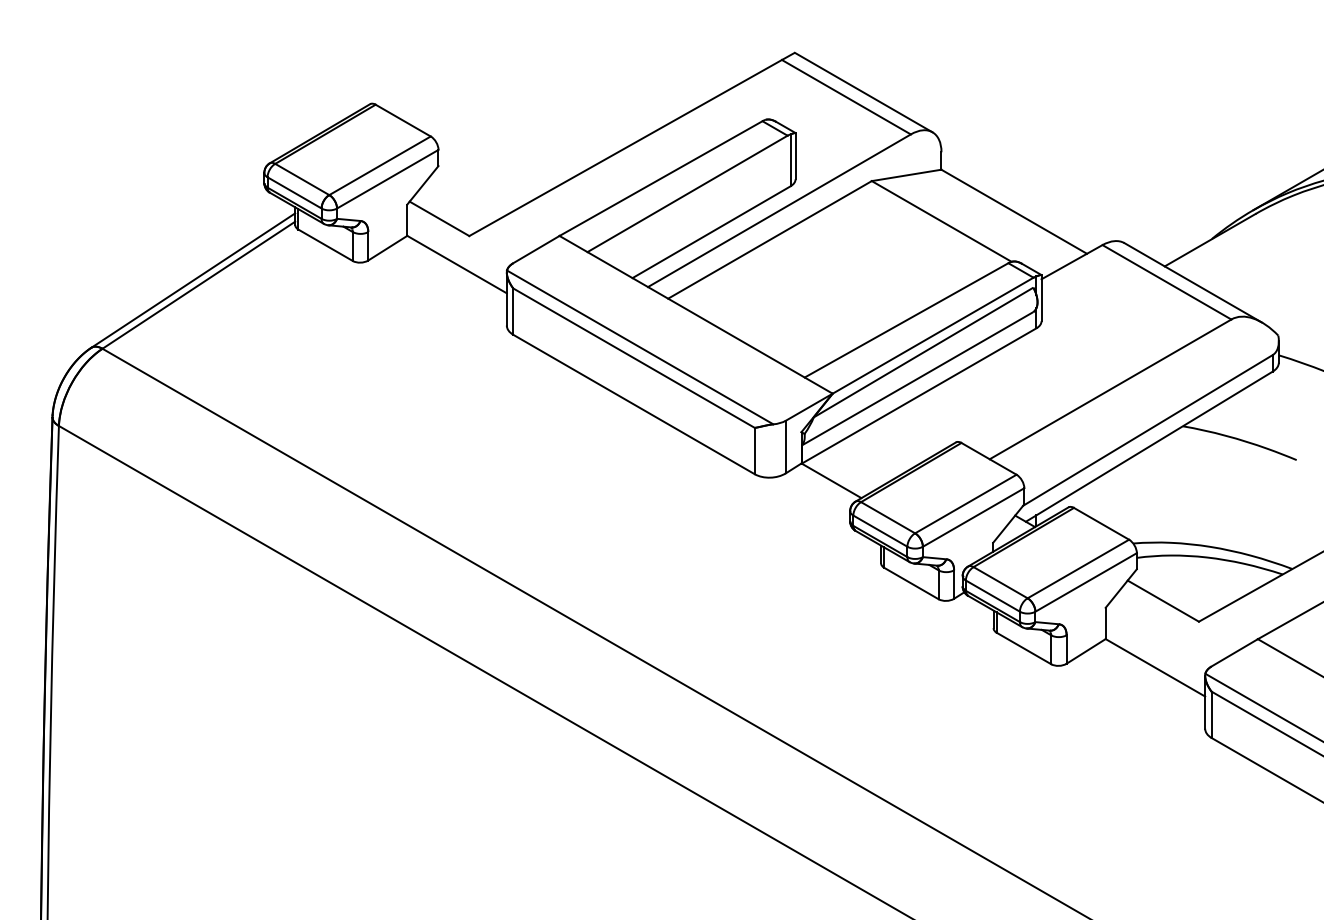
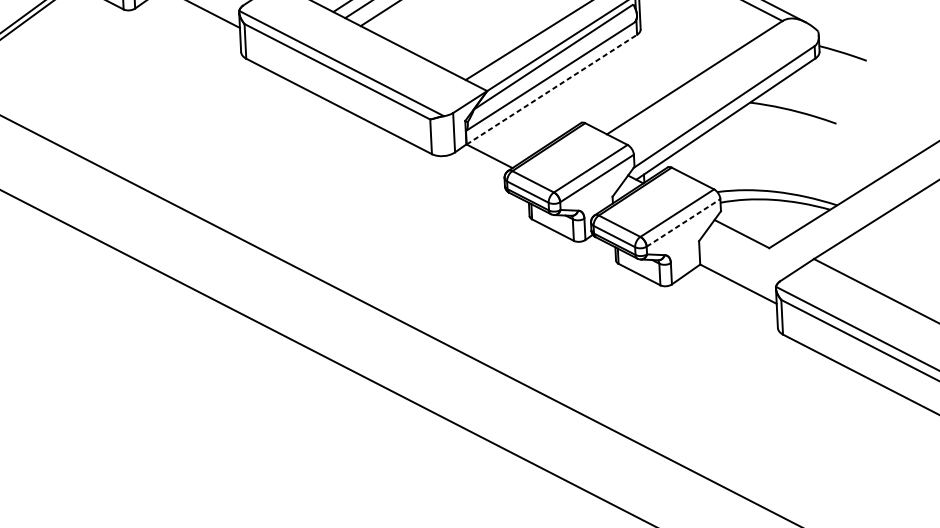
line: (919, 395) -> (552, 89), solid -> dashed
line: (1086, 582) -> (683, 222), solid -> dashed

